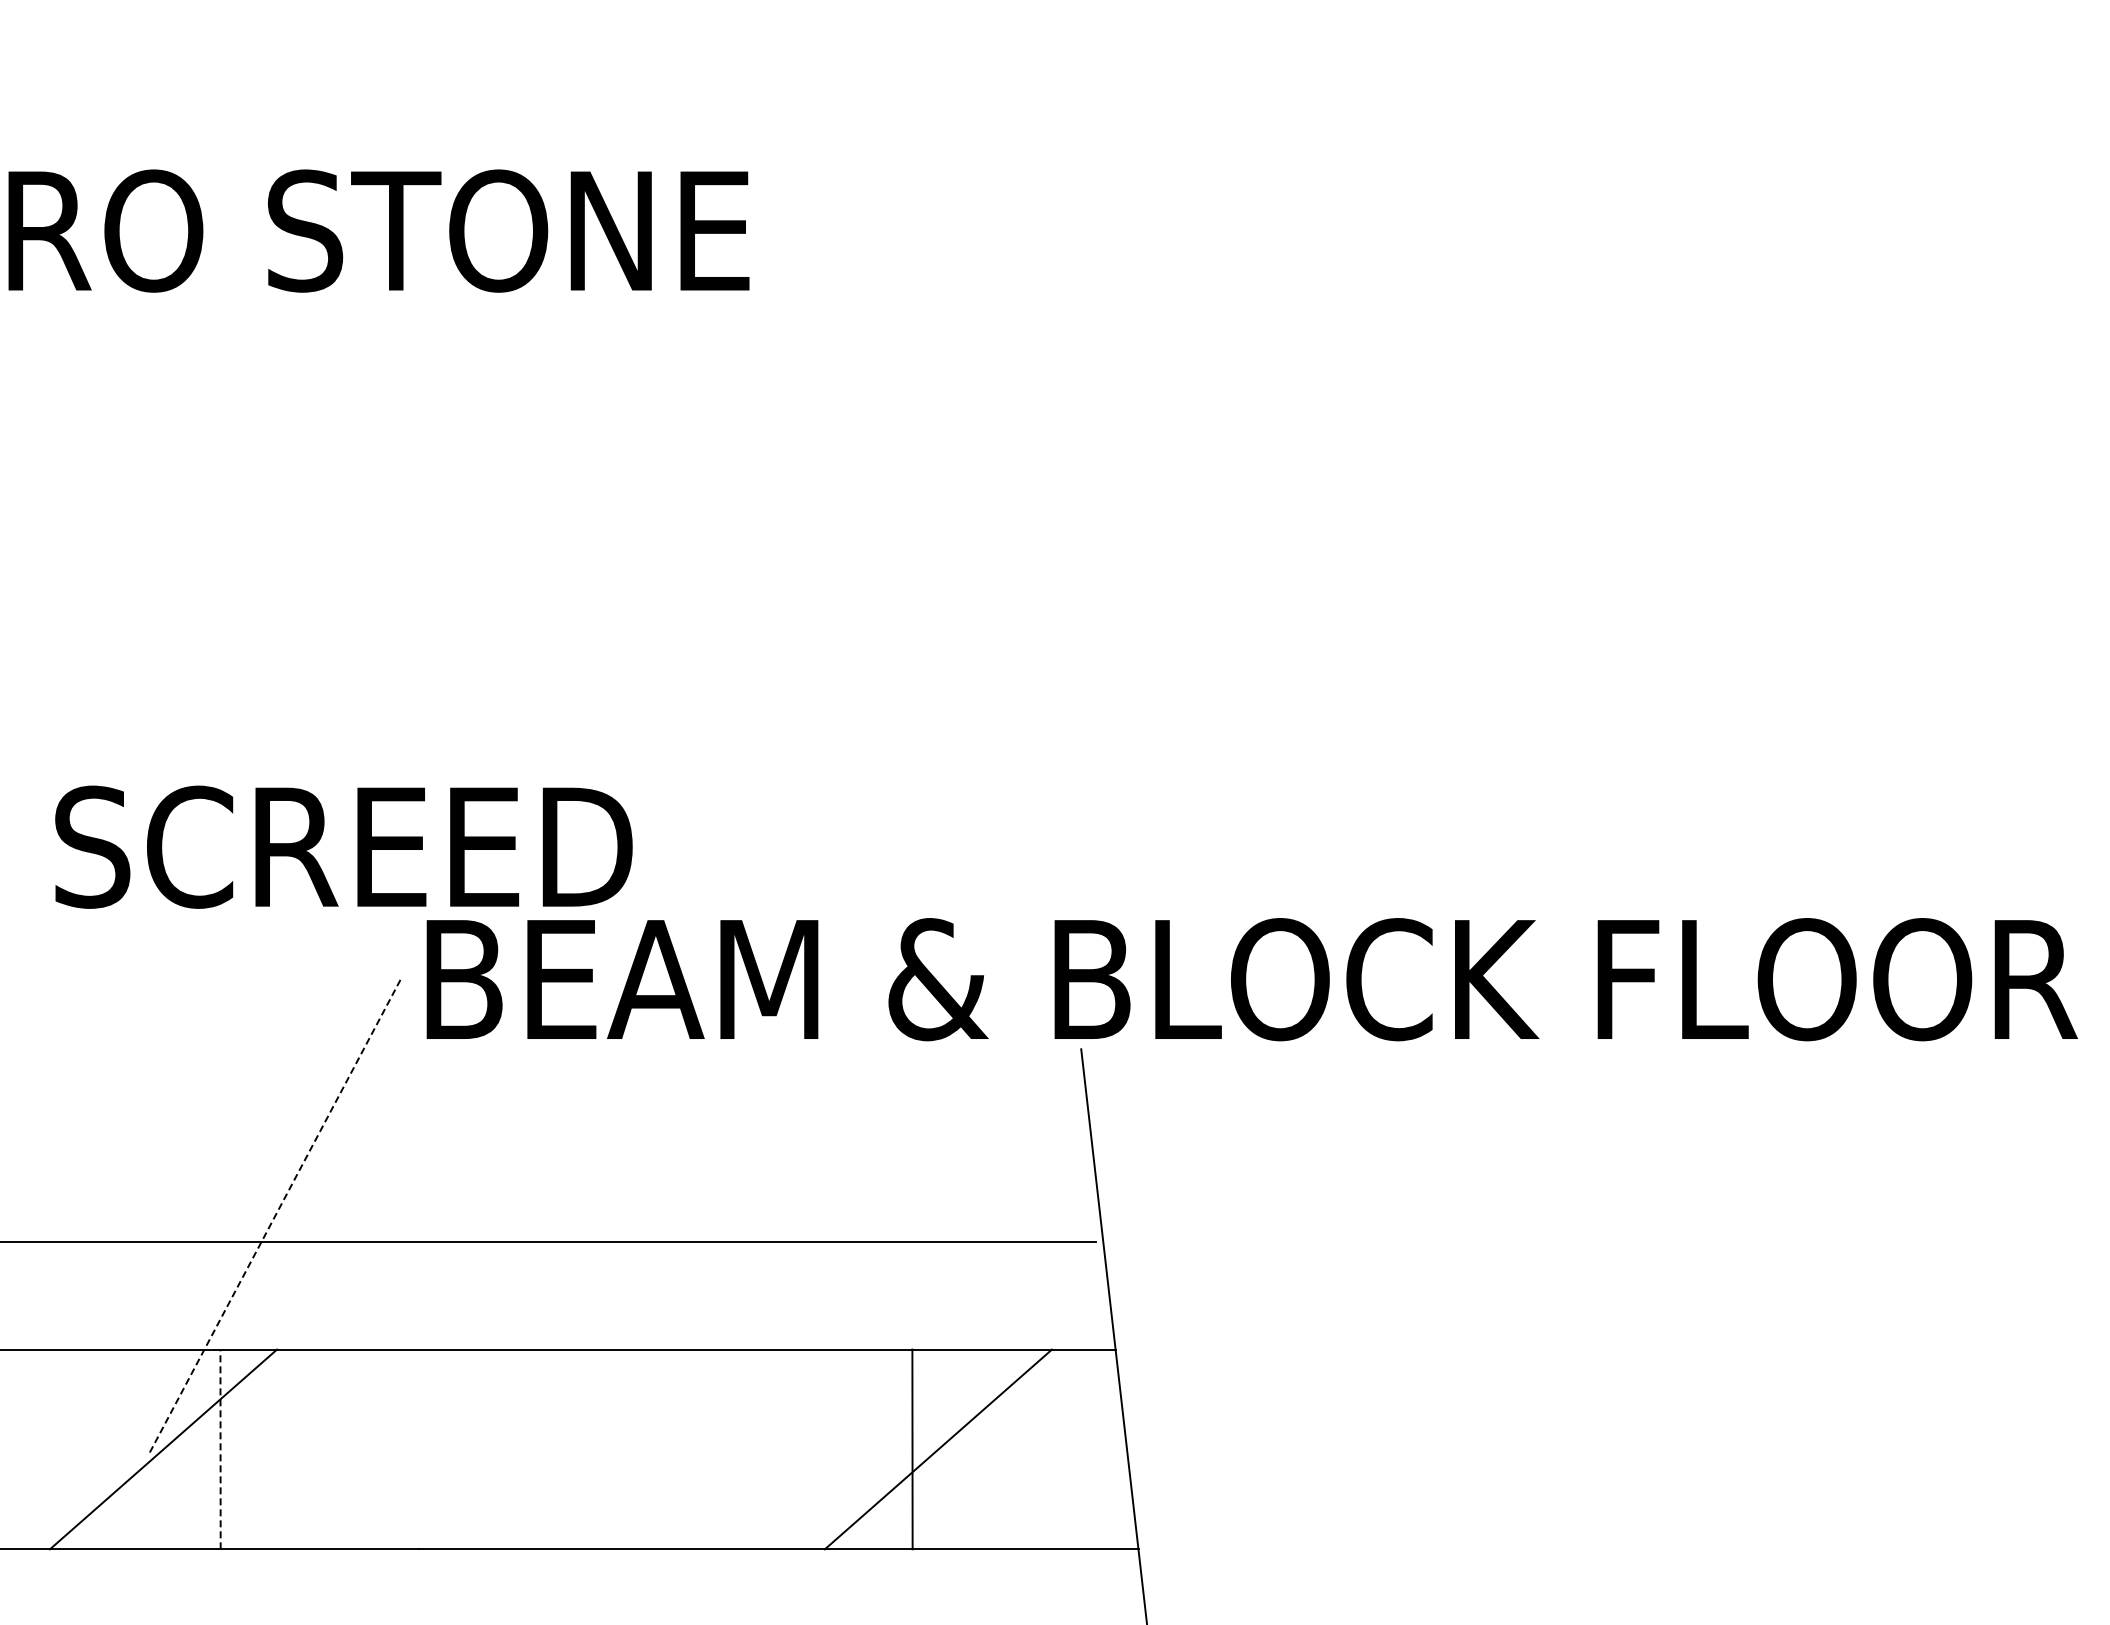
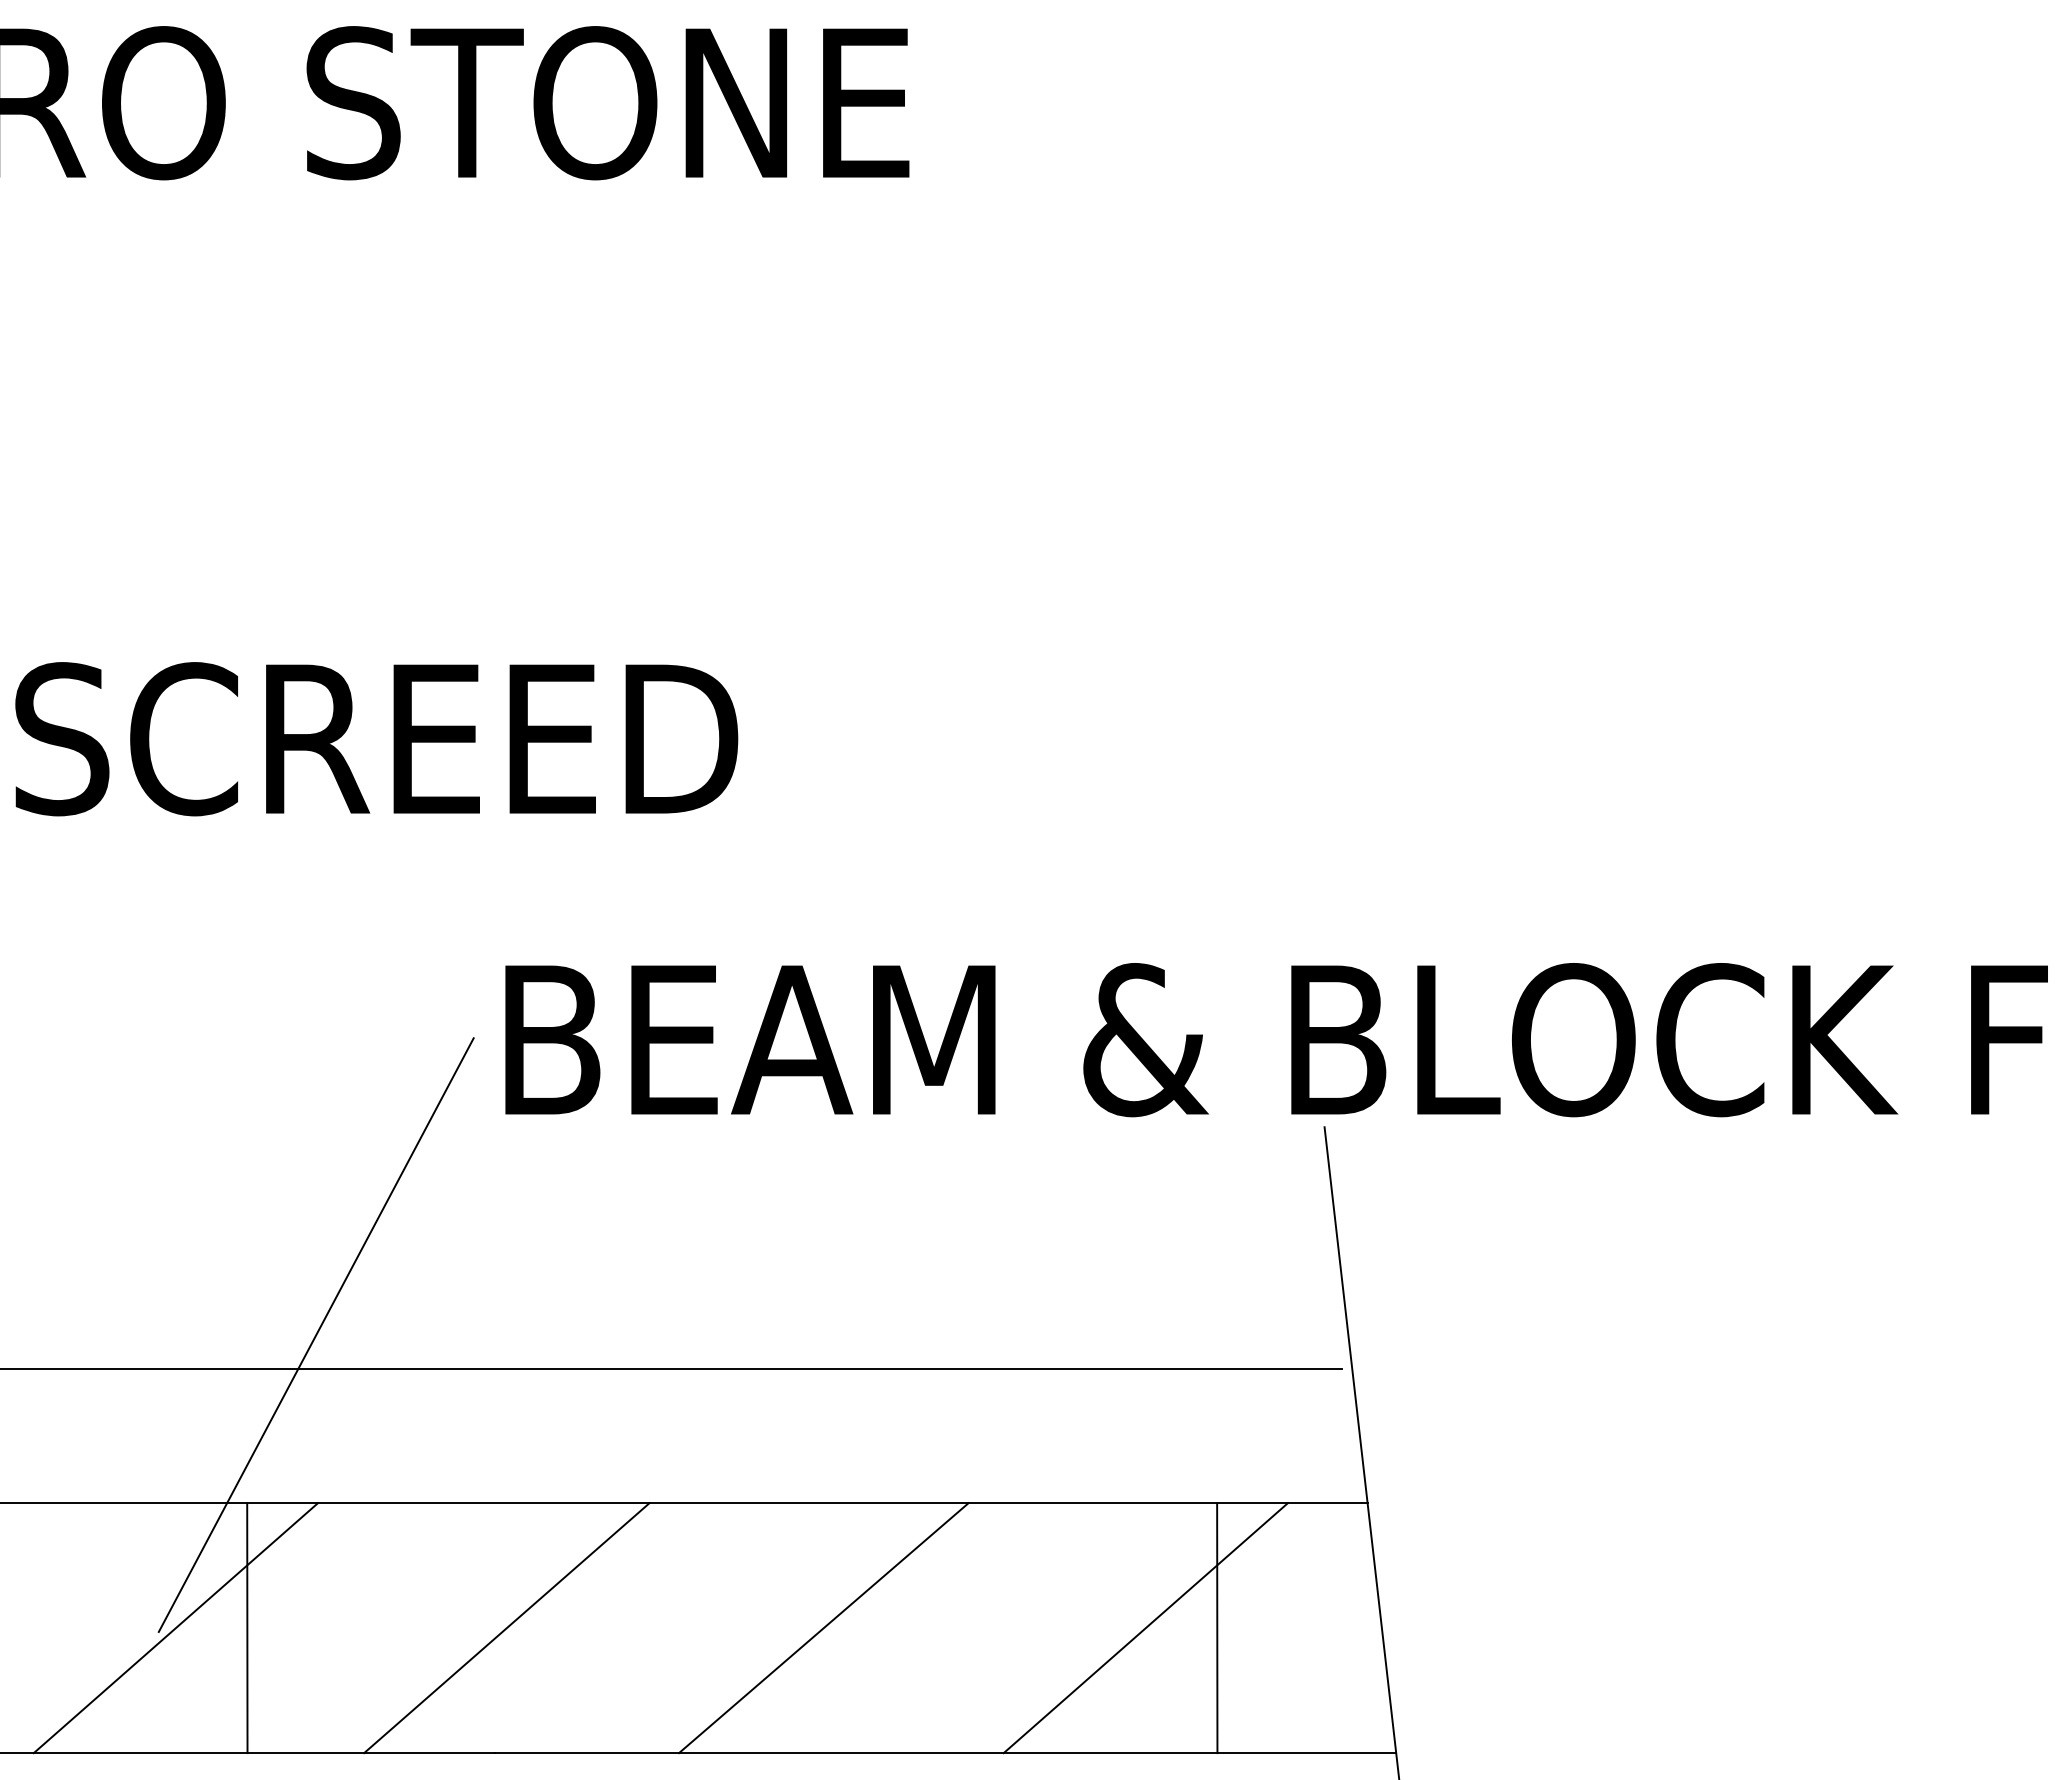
text: (343, 846) -> (376, 738), moved
line: (275, 1214) -> (316, 1334), dashed -> solid
line: (220, 1449) -> (247, 1628), dashed -> solid
line: (427, 1449) -> (506, 1628), added
line: (680, 1449) -> (823, 1628), added
line: (912, 1449) -> (1217, 1628), moved

